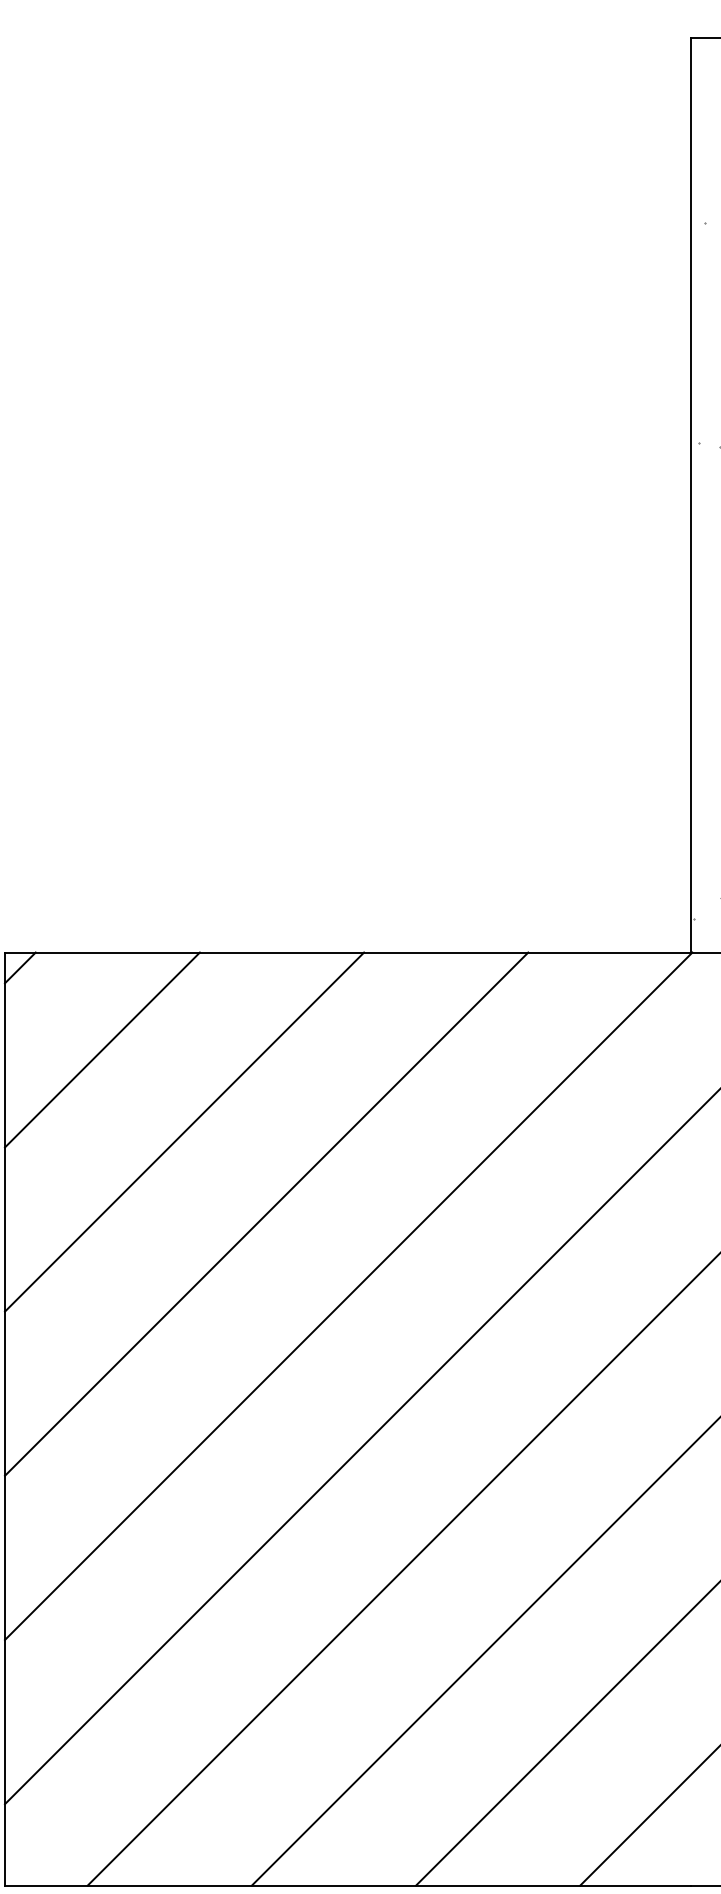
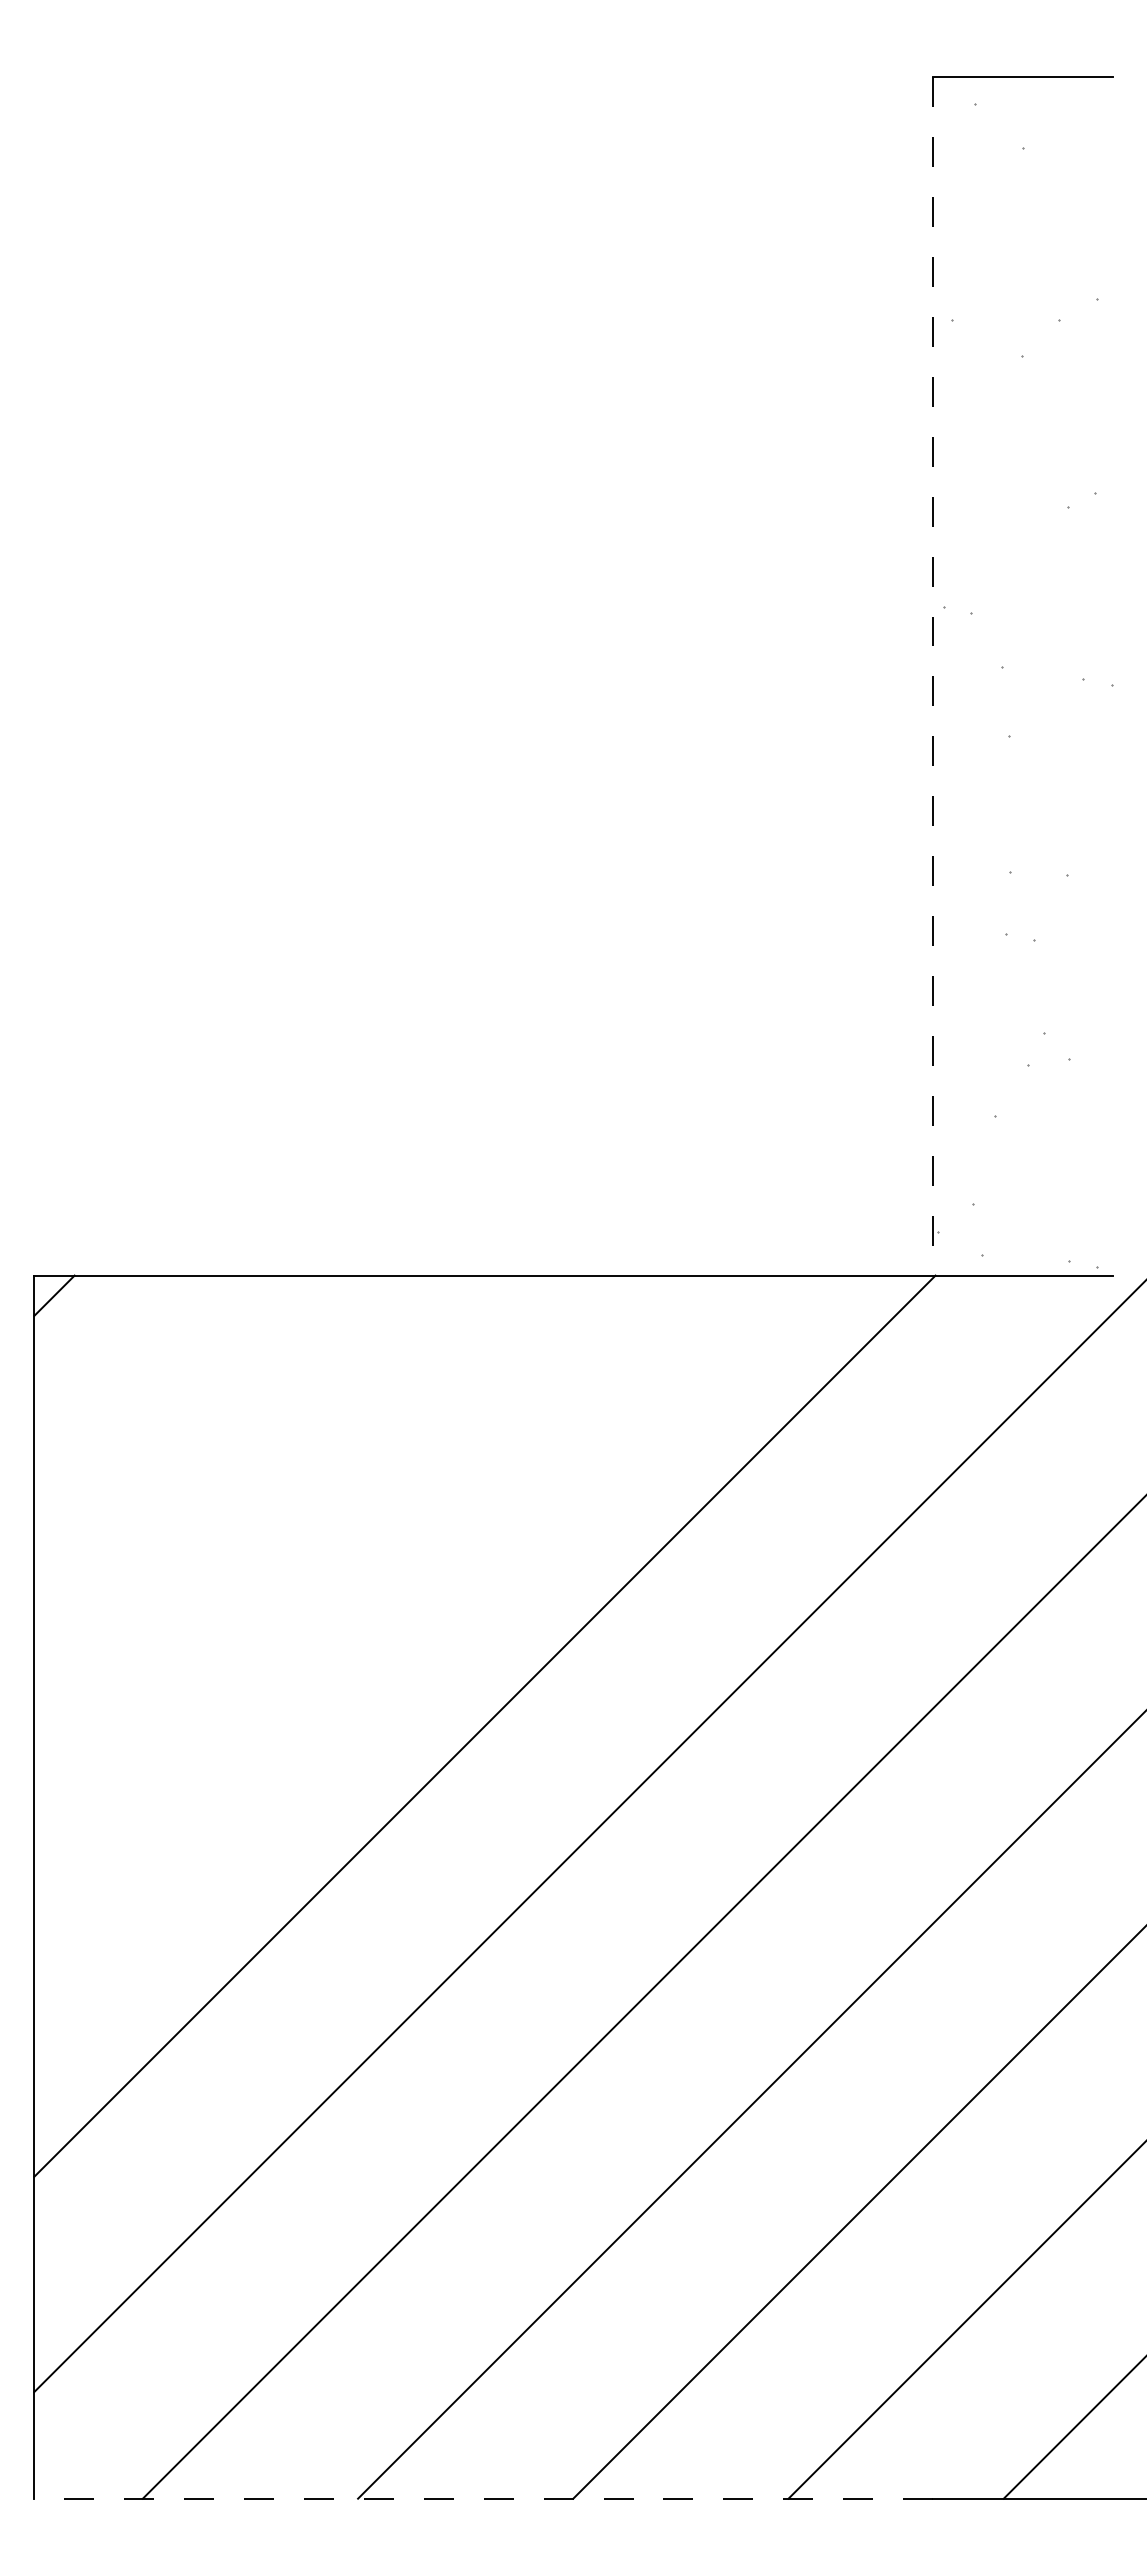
line: (690, 495) -> (933, 676), solid -> dashed
line: (102, 1050) -> (161, 1403), removed
line: (184, 1131) -> (269, 1510), removed
line: (266, 1214) -> (377, 1618), removed
line: (347, 1885) -> (483, 2498), solid -> dashed

